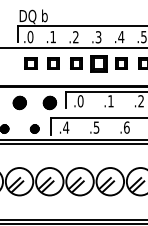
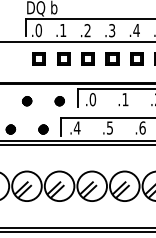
part: (98, 63) -> (112, 58), size x0.71
part: (19, 102) -> (26, 100), size x0.62
part: (49, 102) -> (59, 100), size x0.62

